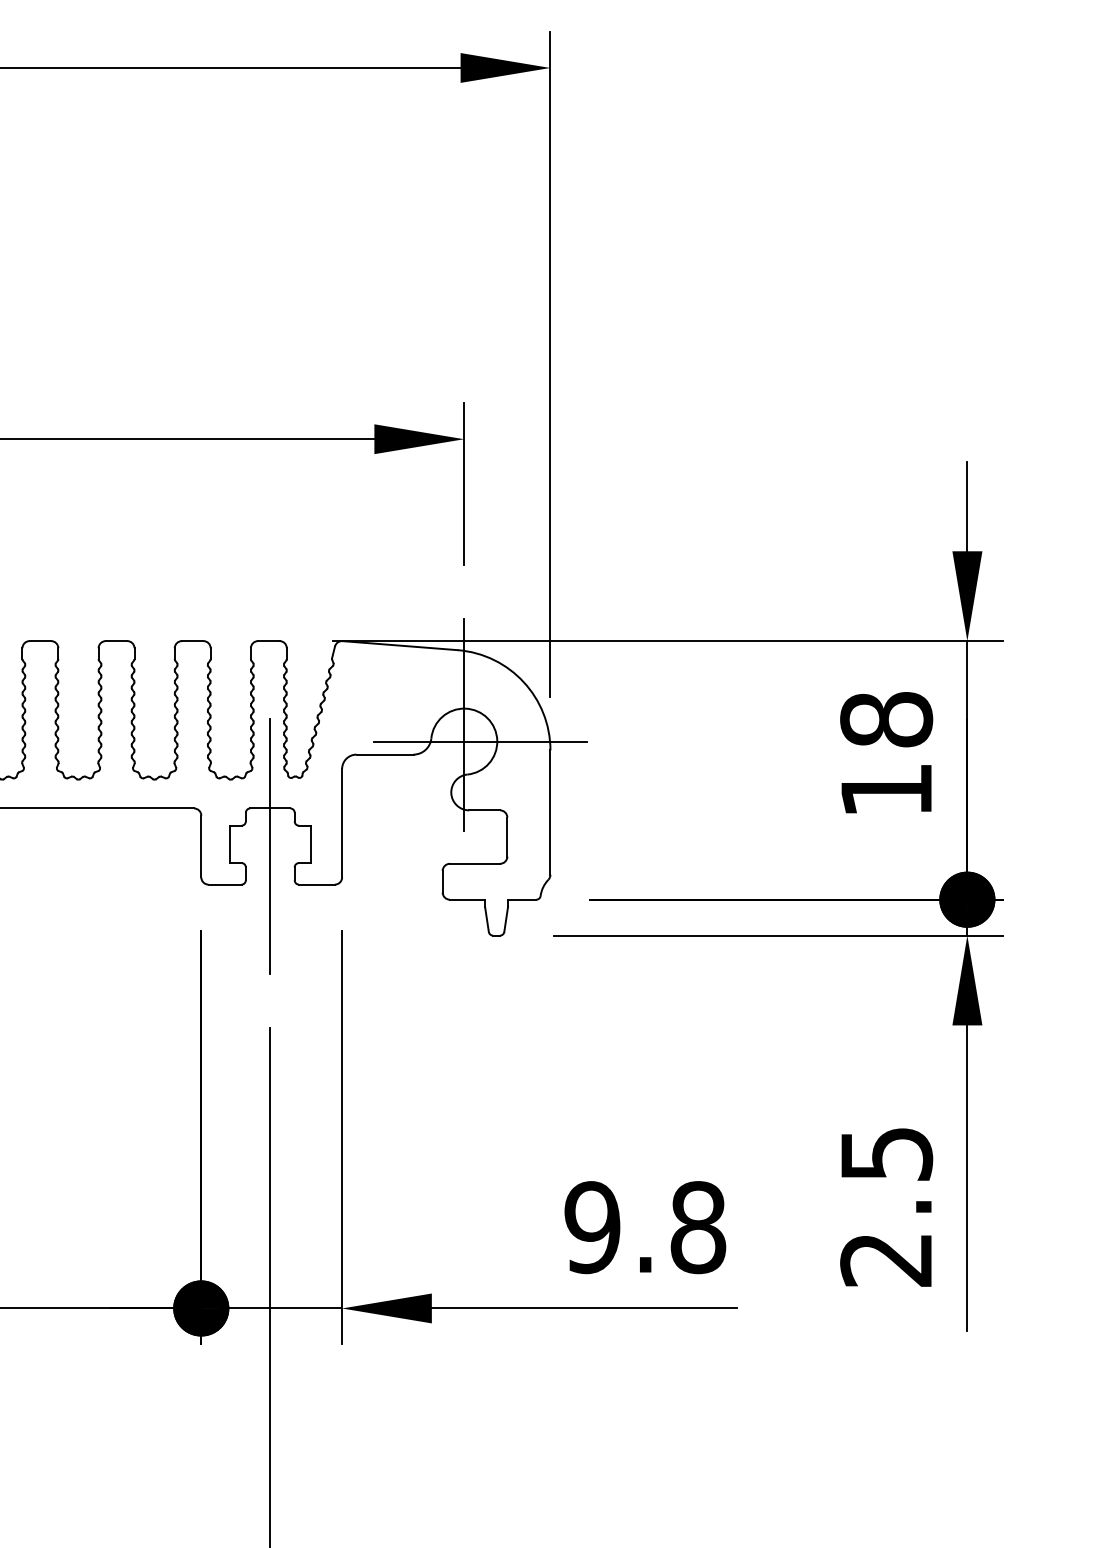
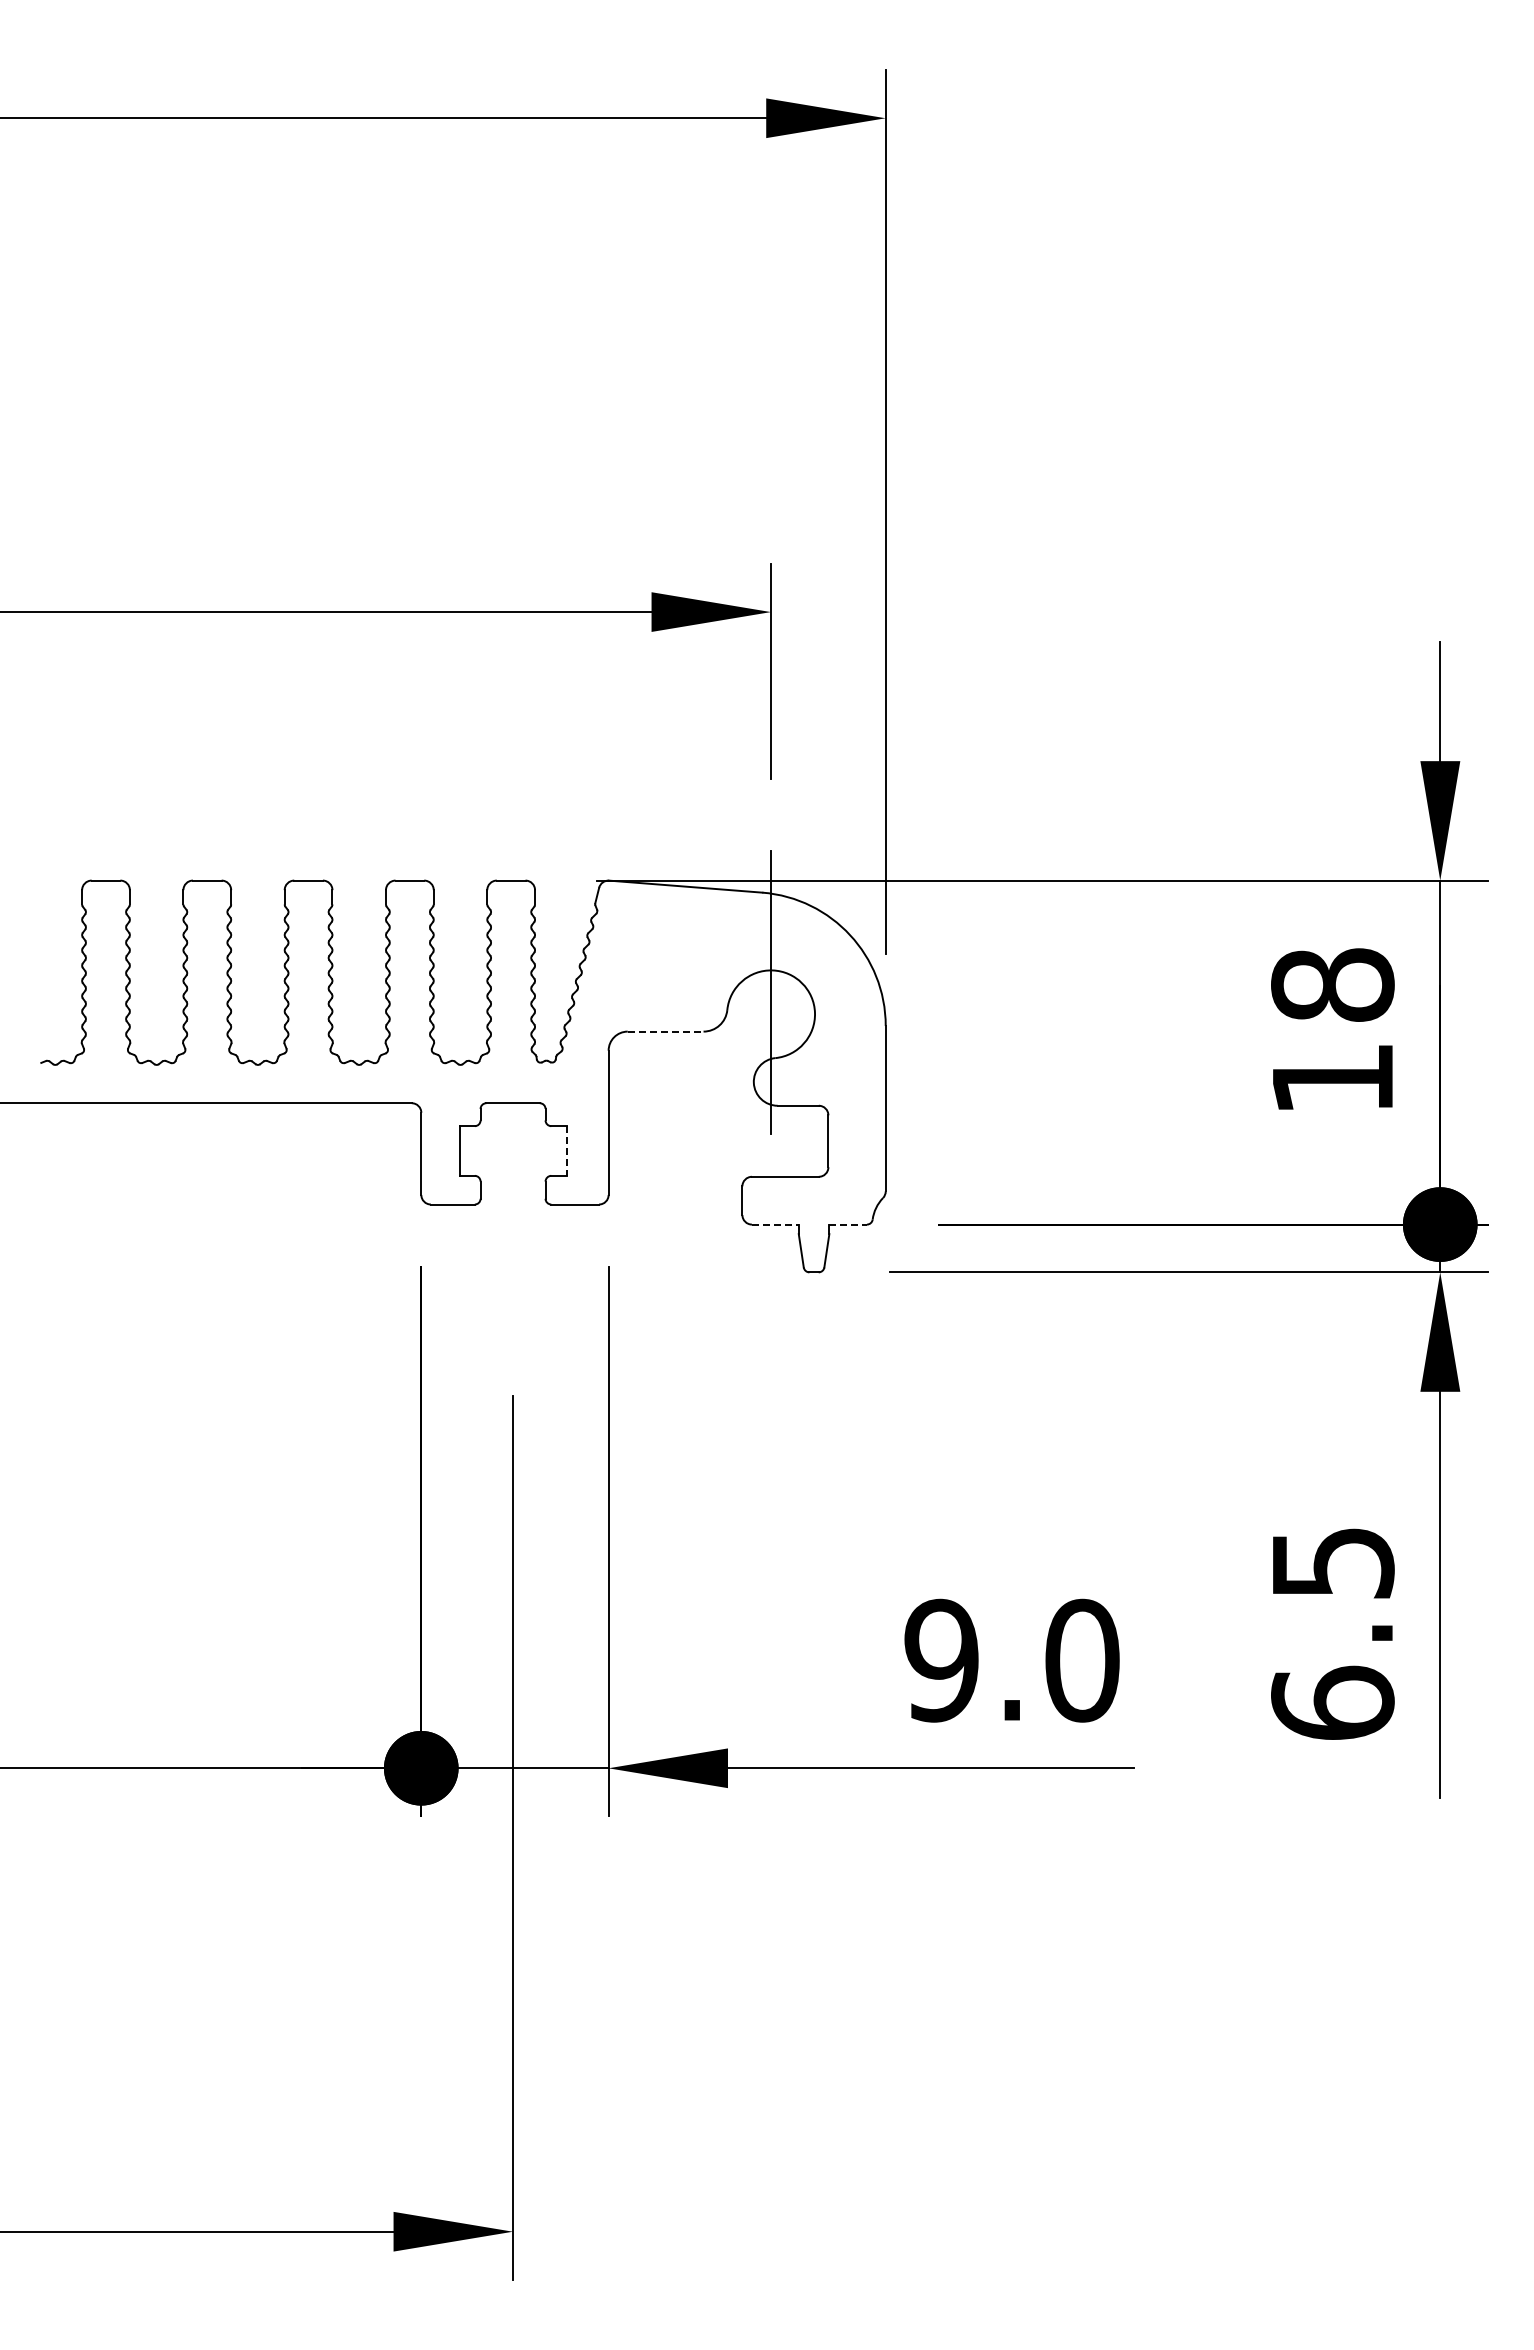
line: (480, 741) -> (792, 1014), removed
line: (384, 754) -> (665, 1031), solid -> dashed
line: (310, 844) -> (566, 1151), solid -> dashed
line: (270, 846) -> (513, 1153), removed
line: (467, 899) -> (775, 1224), solid -> dashed
line: (522, 899) -> (848, 1224), solid -> dashed
text: (698, 1227) -> (1082, 1660), 9.8 -> 9.0
text: (886, 1259) -> (1332, 1702), 2.5 -> 6.5

